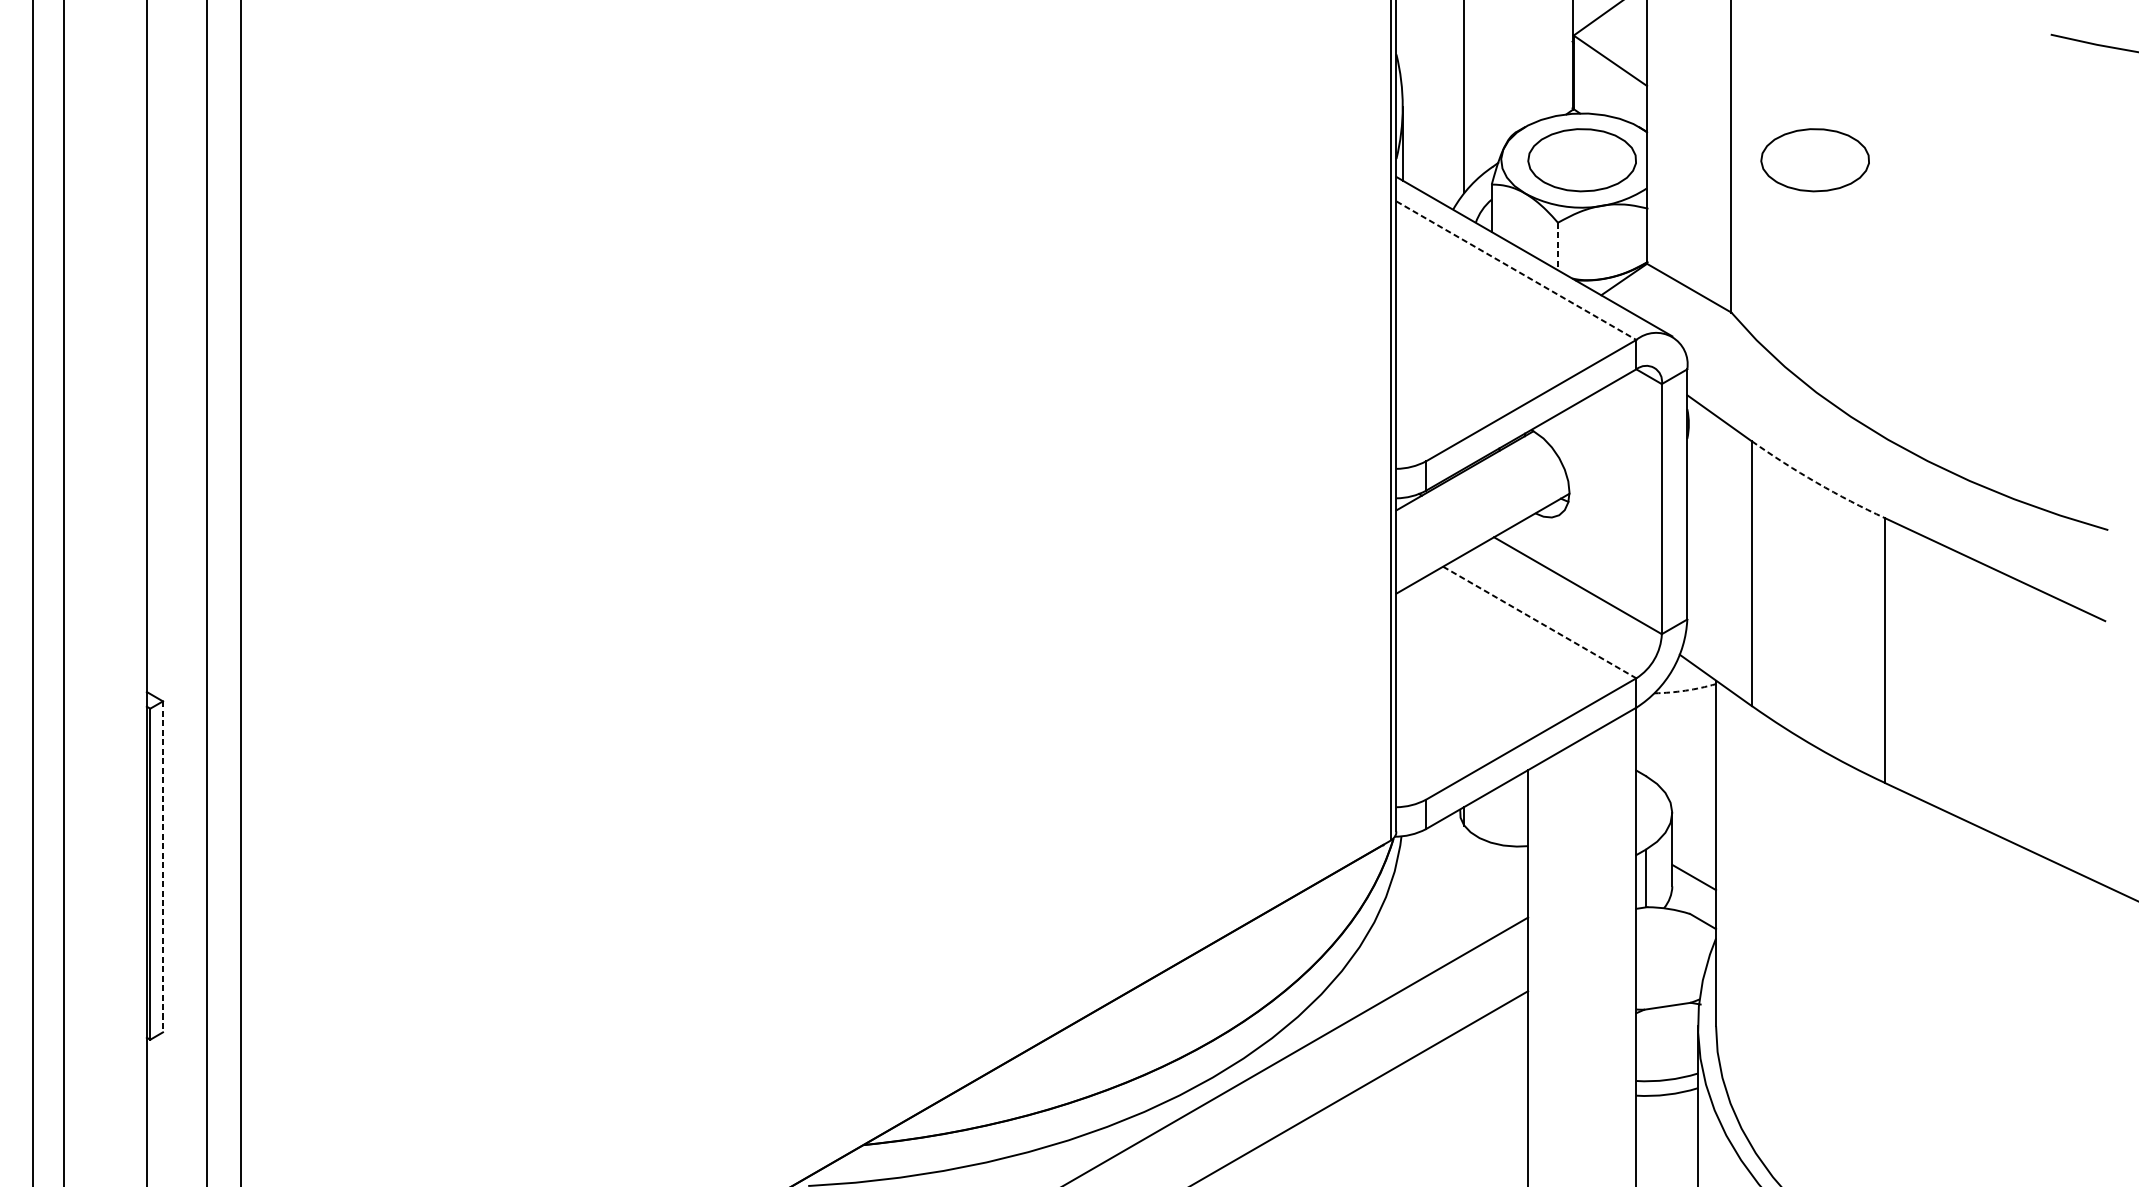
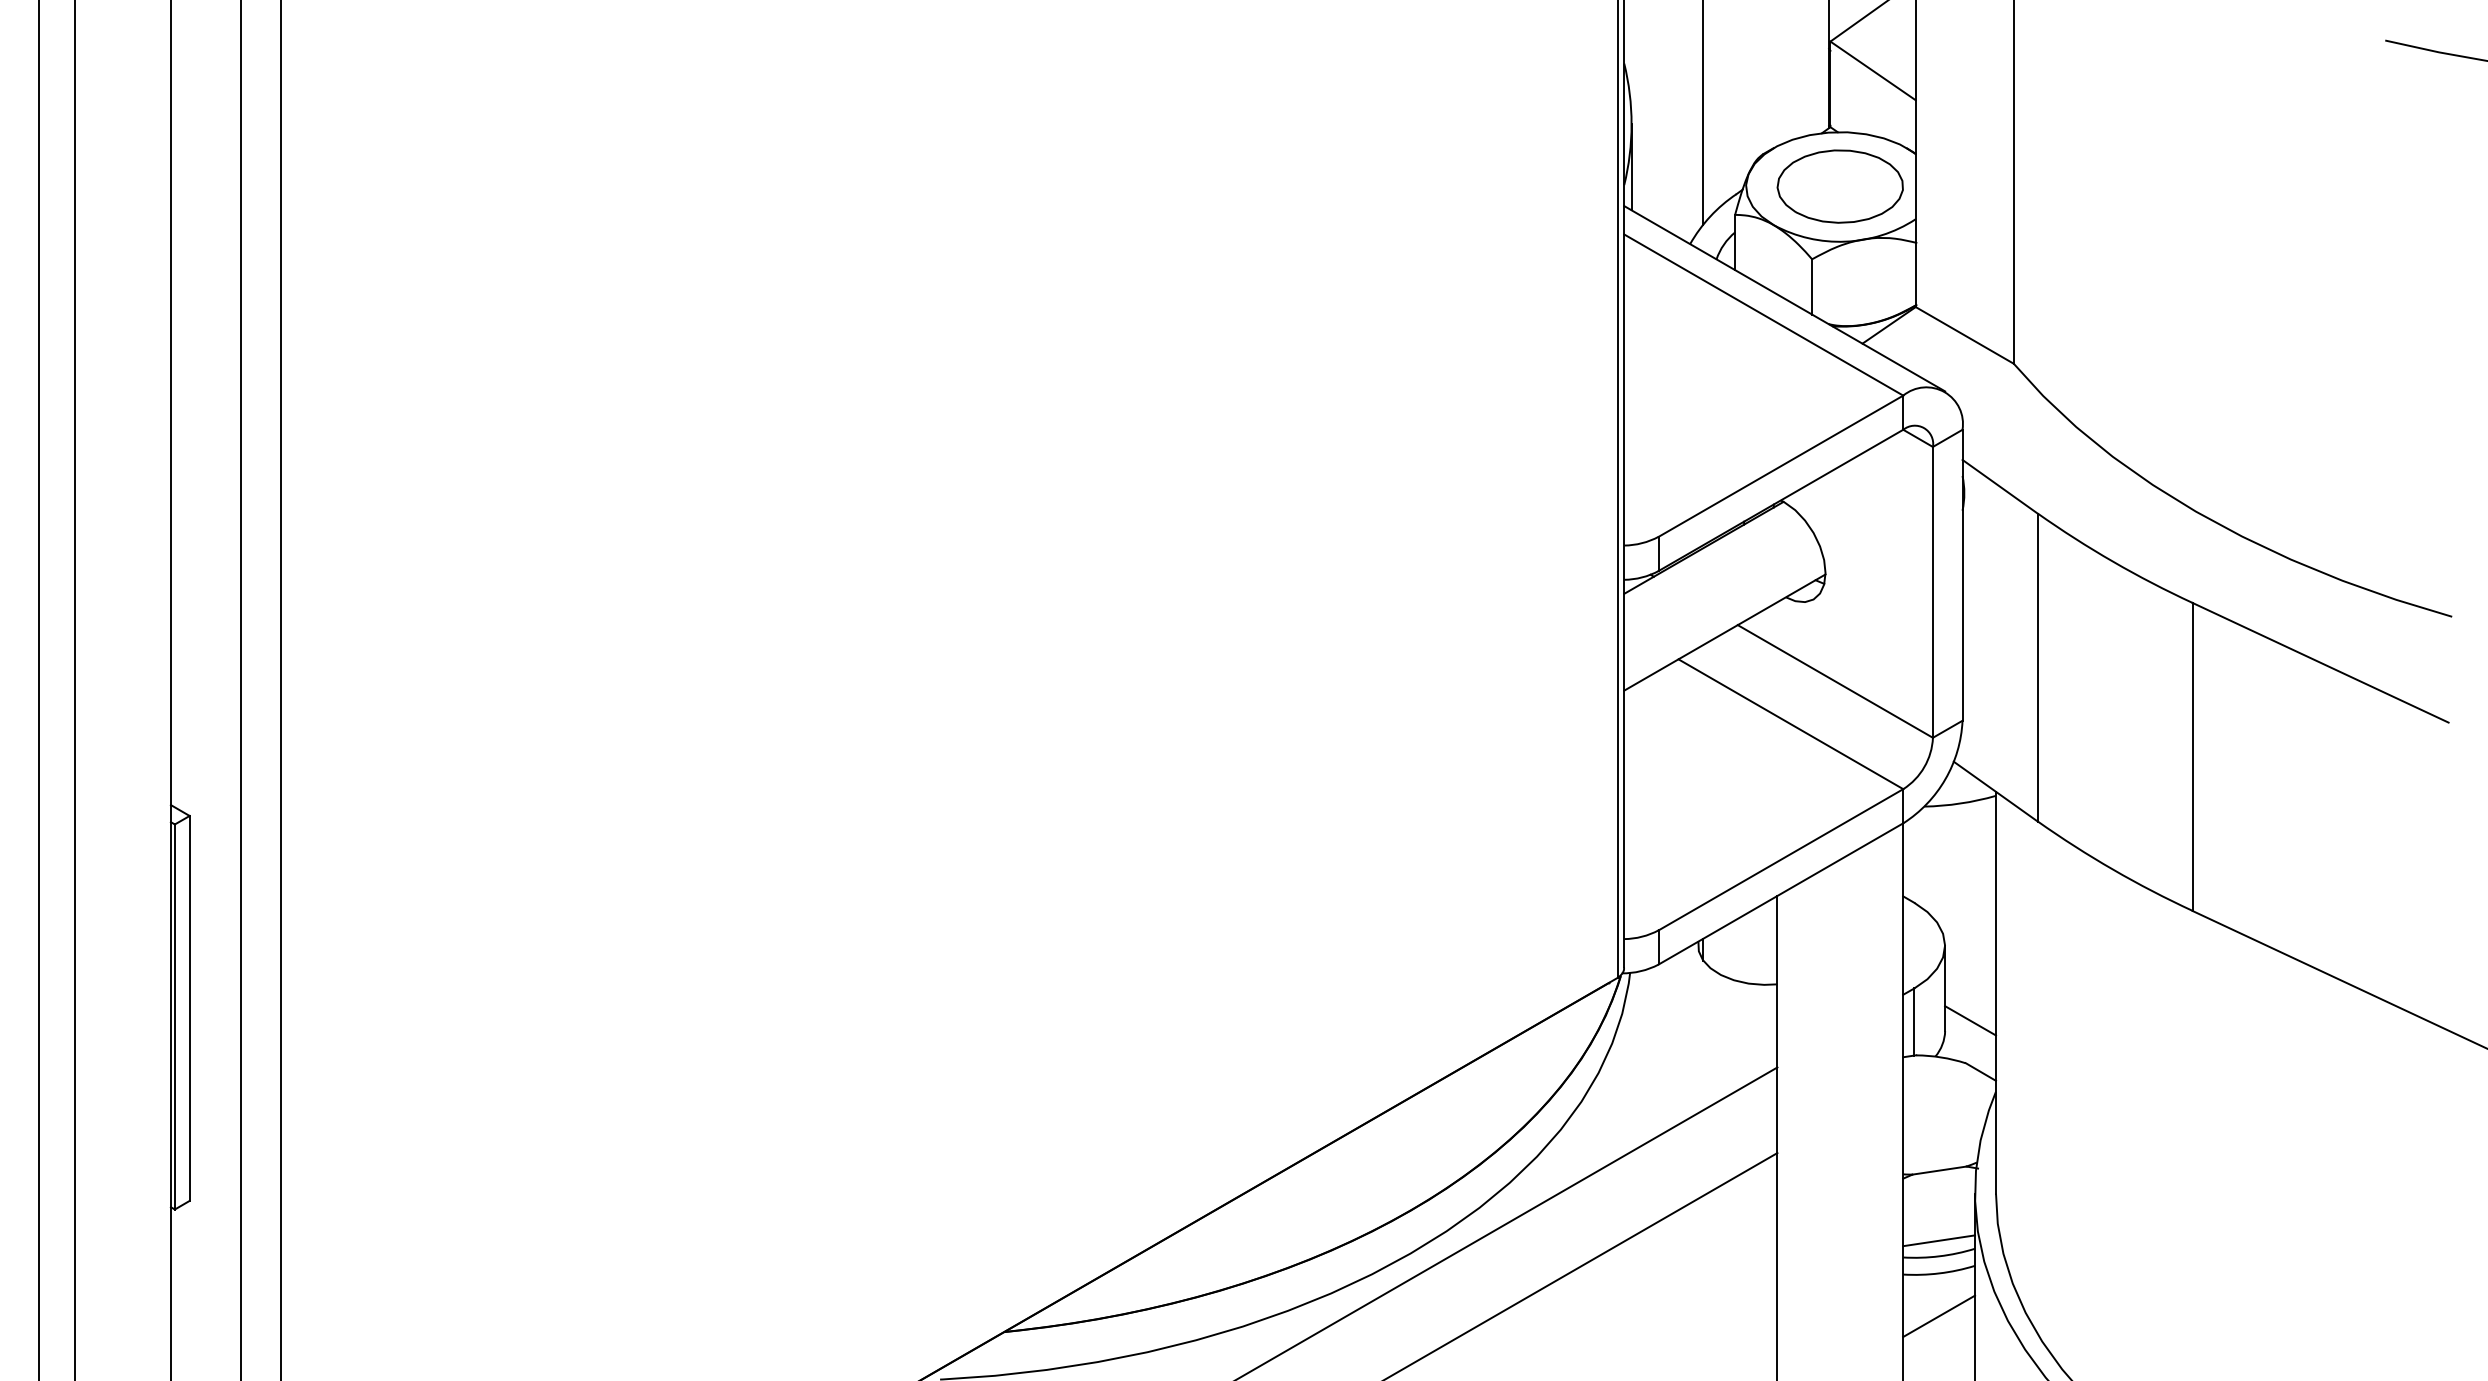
part: (1814, 160) -> (2110, 186), removed
line: (1558, 246) -> (1812, 286), dashed -> solid
line: (1517, 271) -> (1764, 315), dashed -> solid
arc: (1817, 482) -> (2113, 561), dashed -> solid
line: (1539, 622) -> (1790, 724), dashed -> solid
arc: (1685, 690) -> (1960, 803), dashed -> solid
line: (162, 866) -> (189, 1008), dashed -> solid
line: (1667, 1066) -> (1939, 1240), added
line: (1667, 1131) -> (1939, 1316), added

